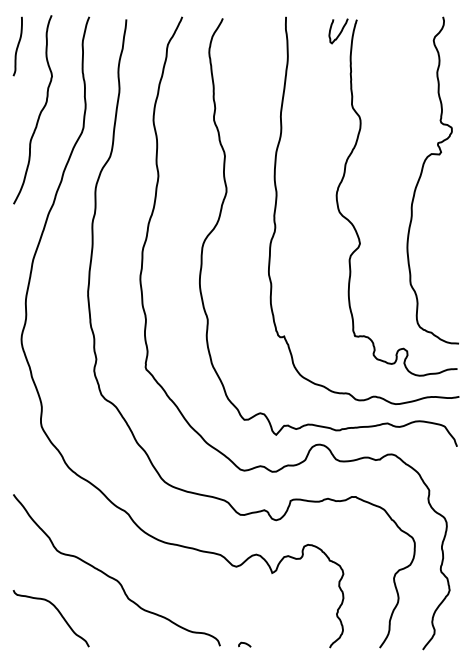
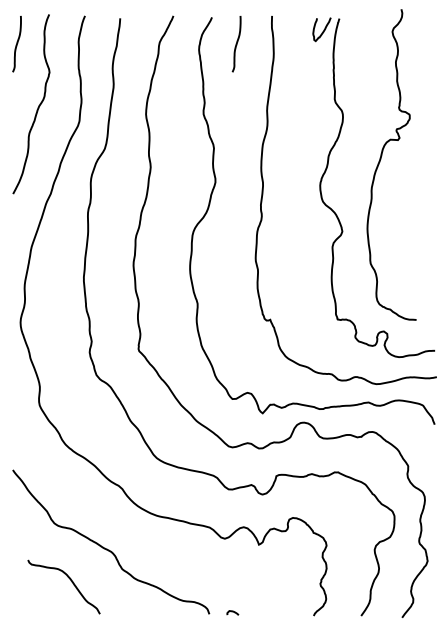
curve: (248, 46) -> (236, 44), added
curve: (421, 176) -> (380, 161), moved
curve: (57, 611) -> (69, 580), moved

